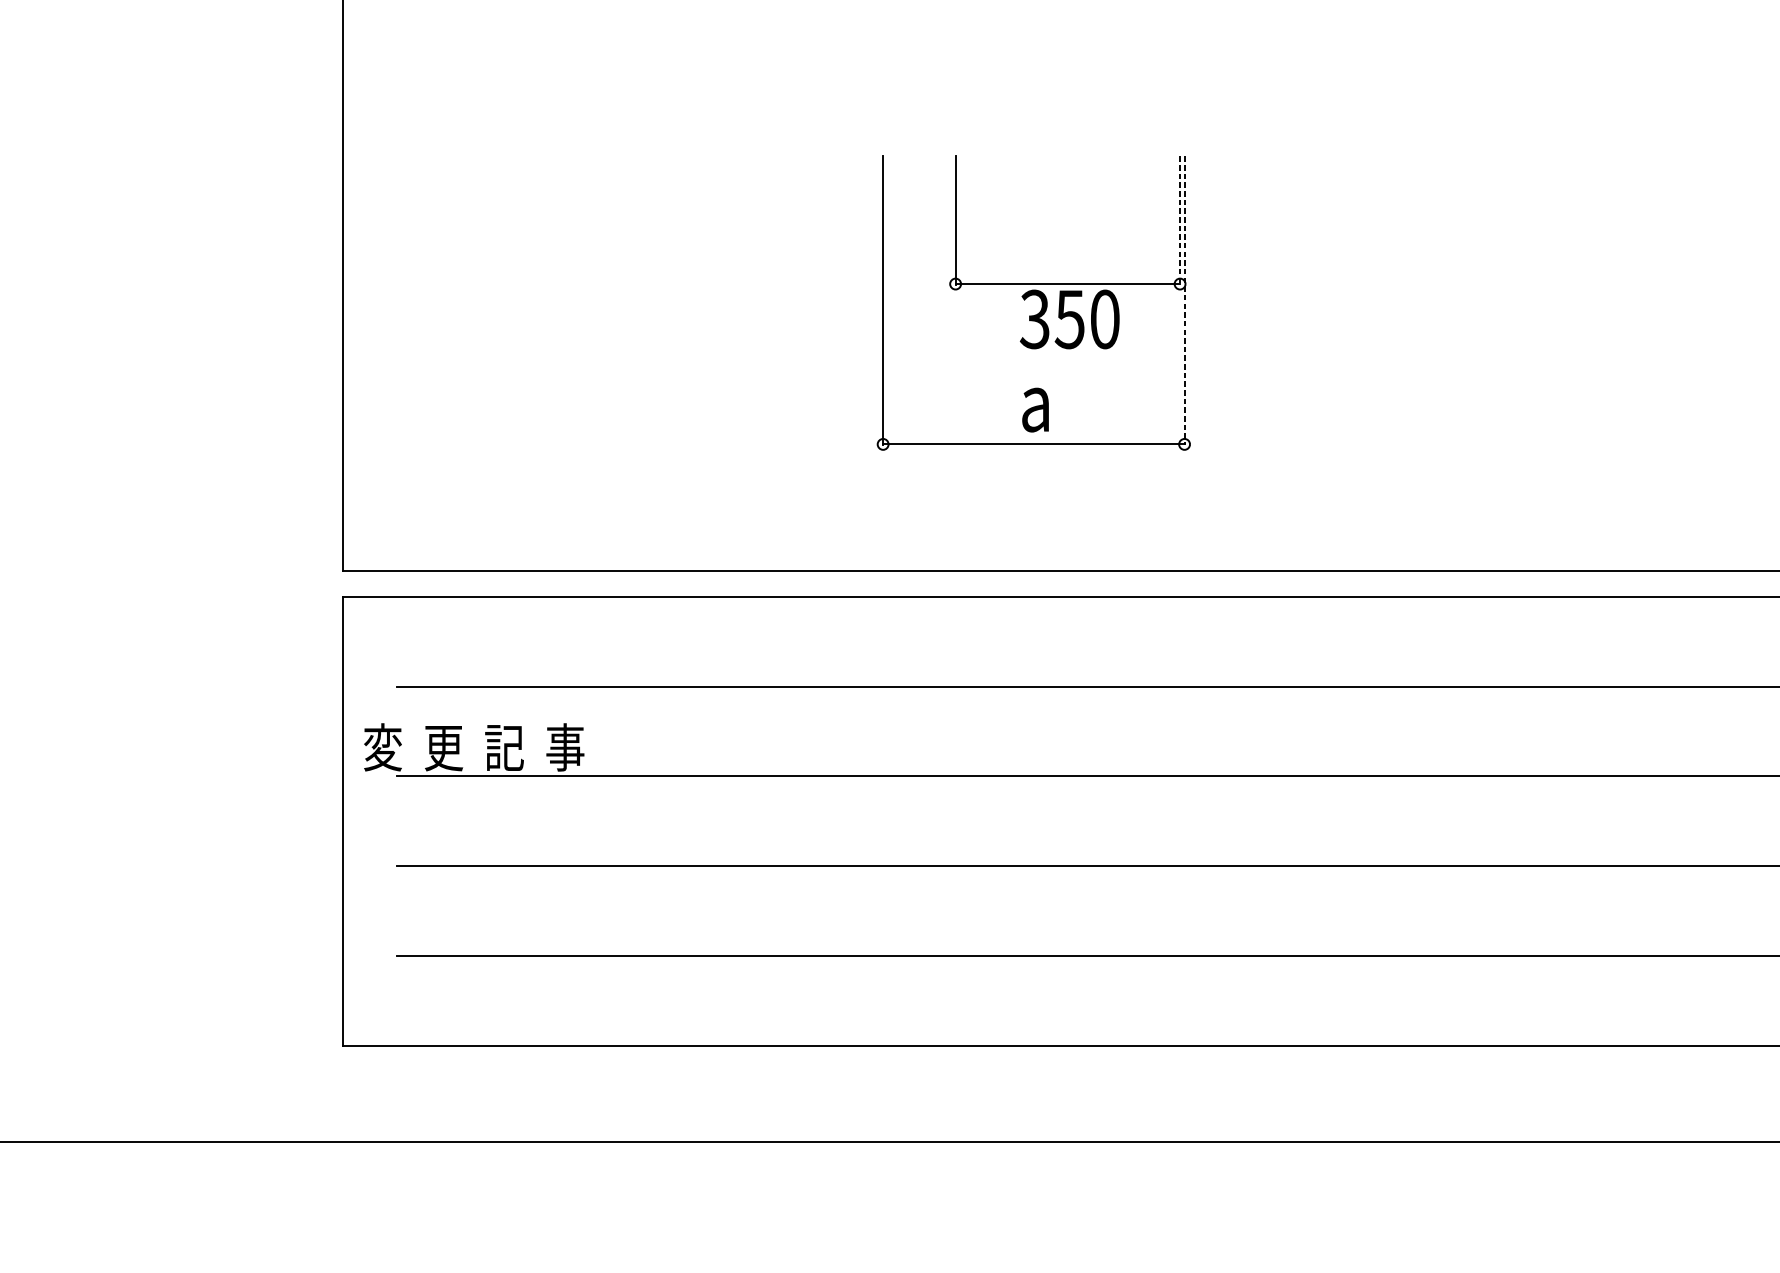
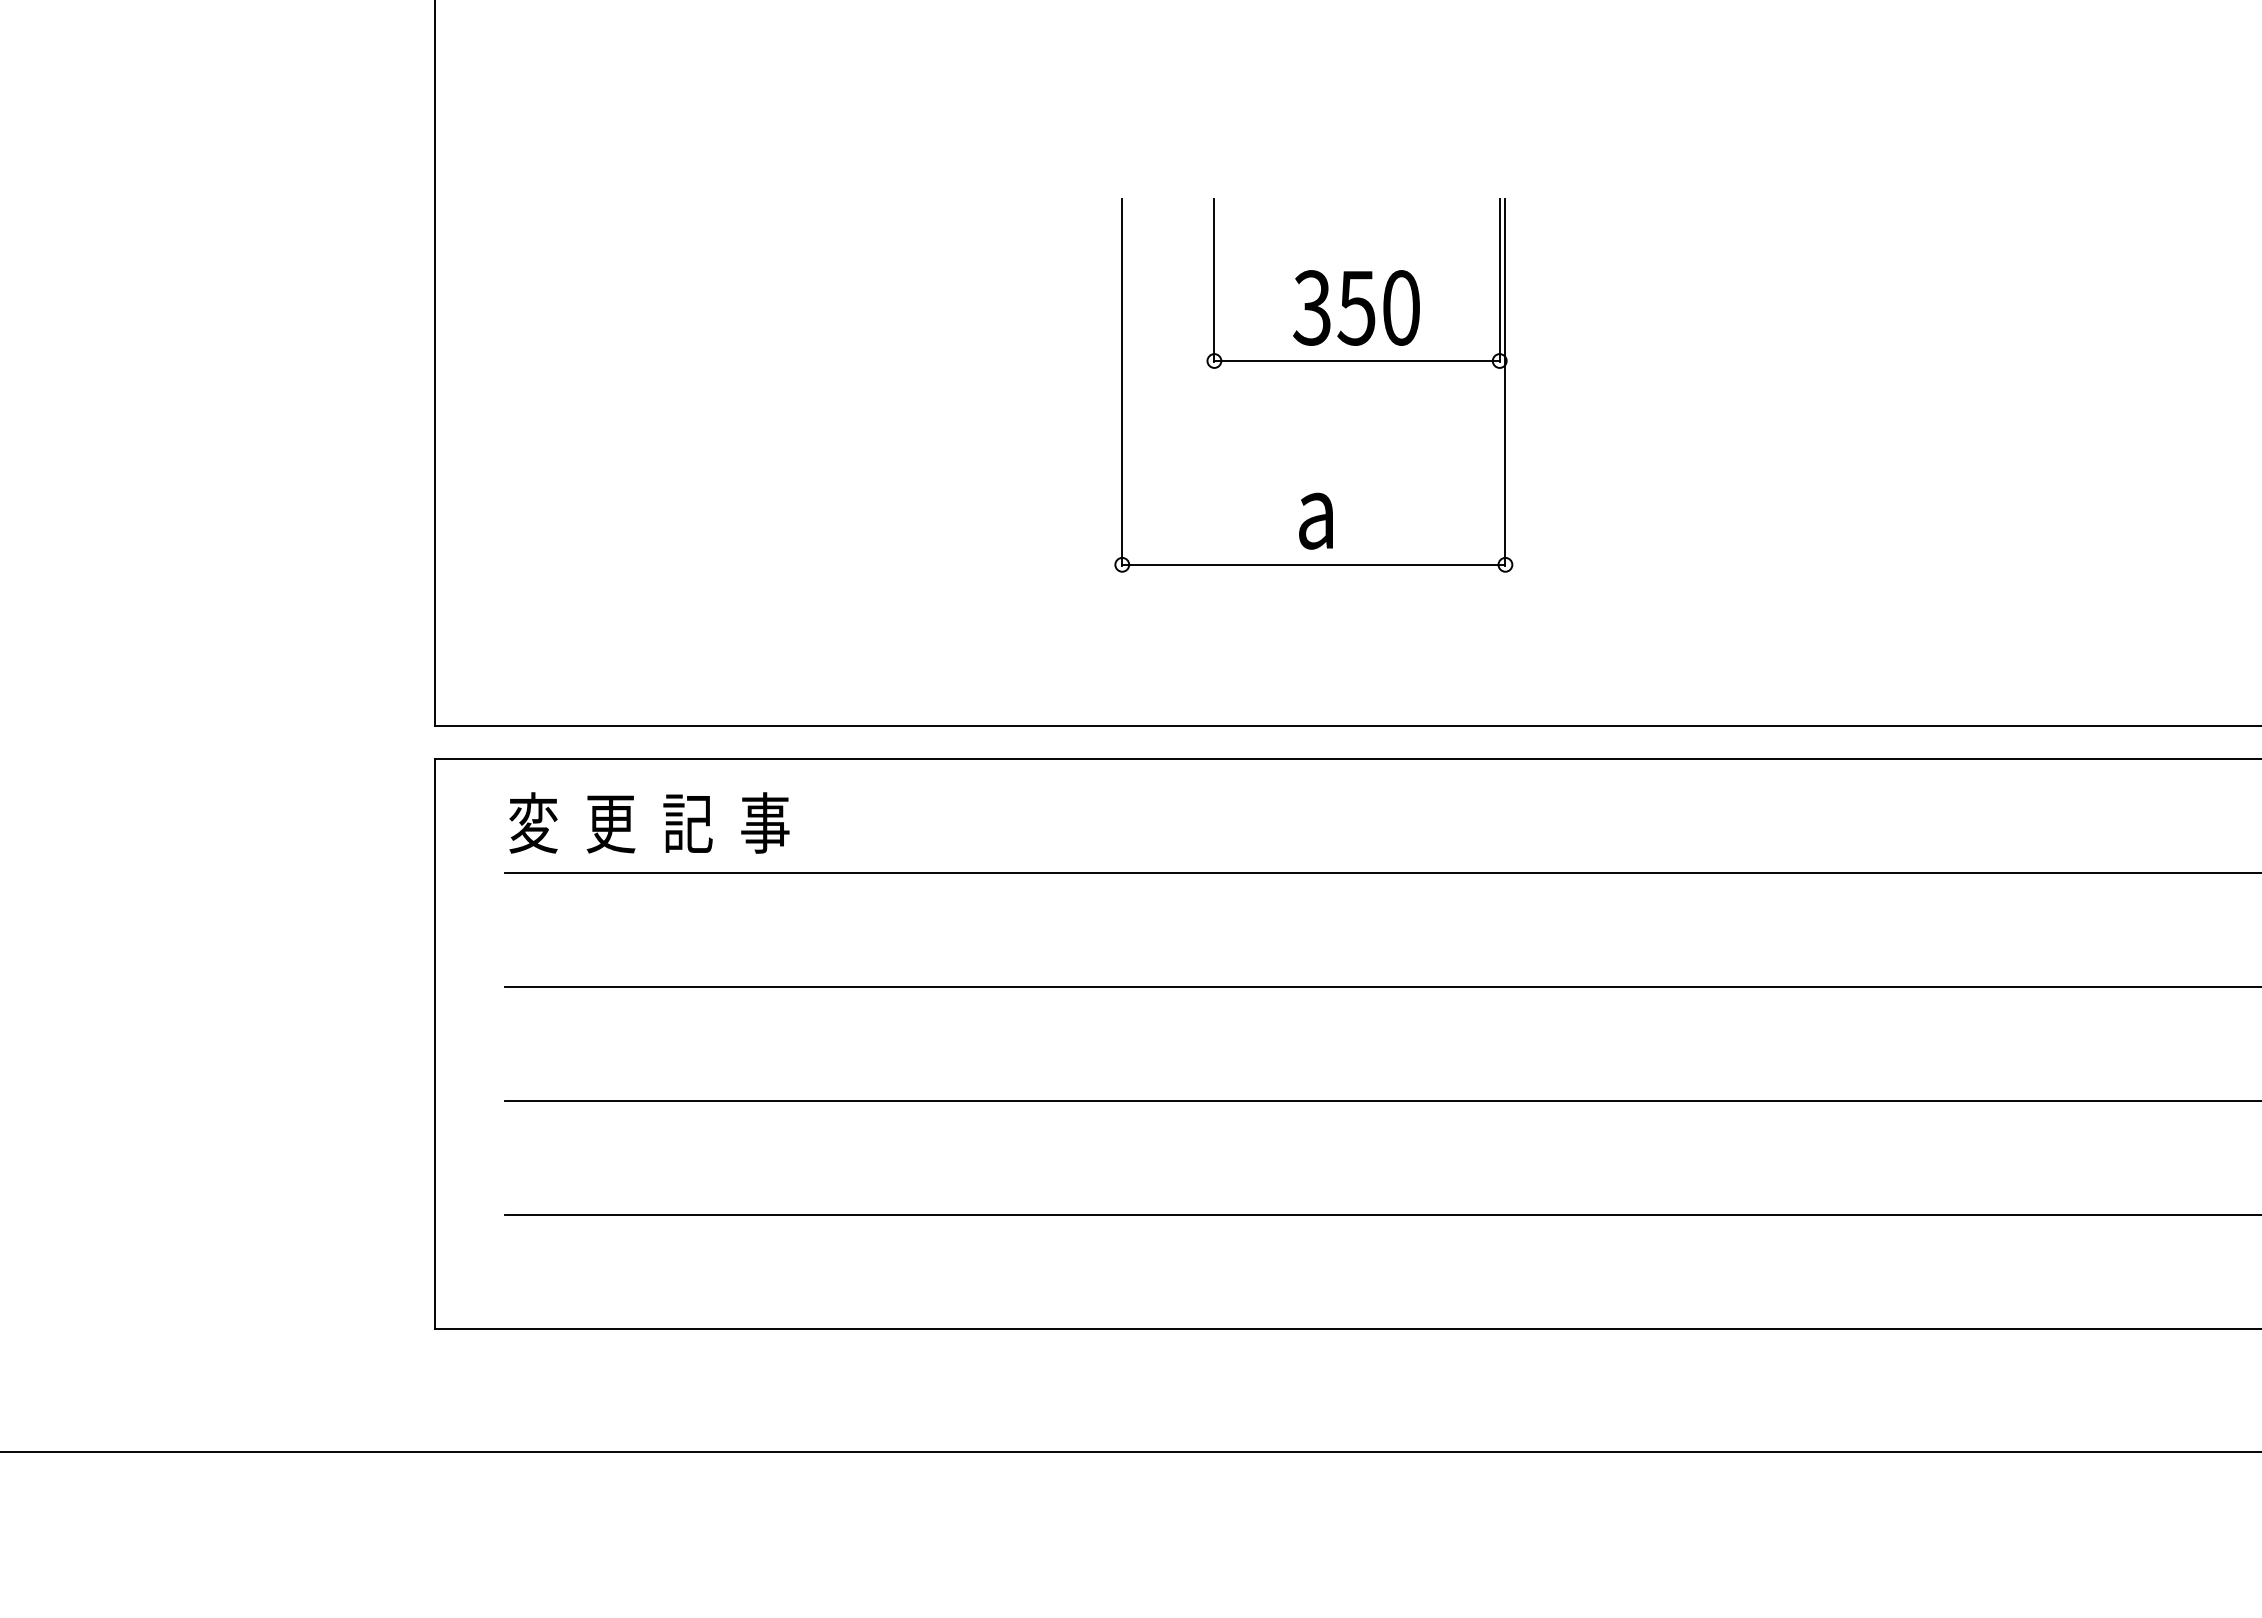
line: (1179, 220) -> (1499, 280), dashed -> solid
line: (1184, 300) -> (1505, 382), dashed -> solid
text: (1069, 319) -> (1356, 307), moved
text: (474, 747) -> (649, 822), moved

